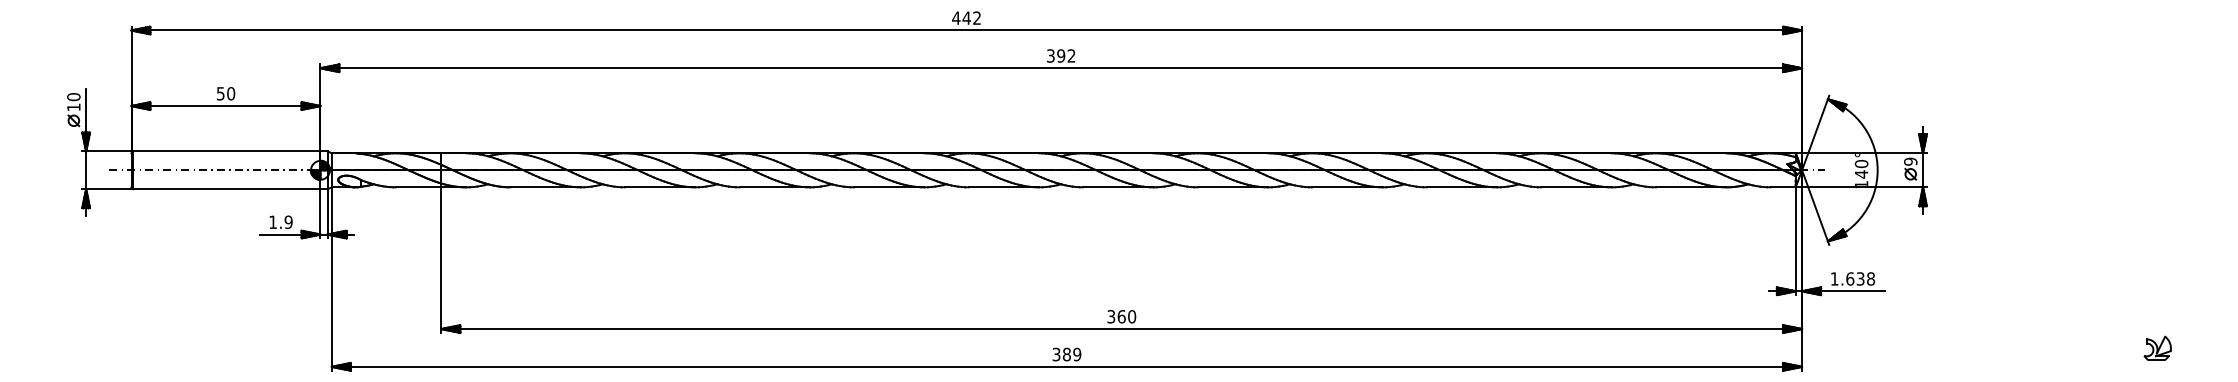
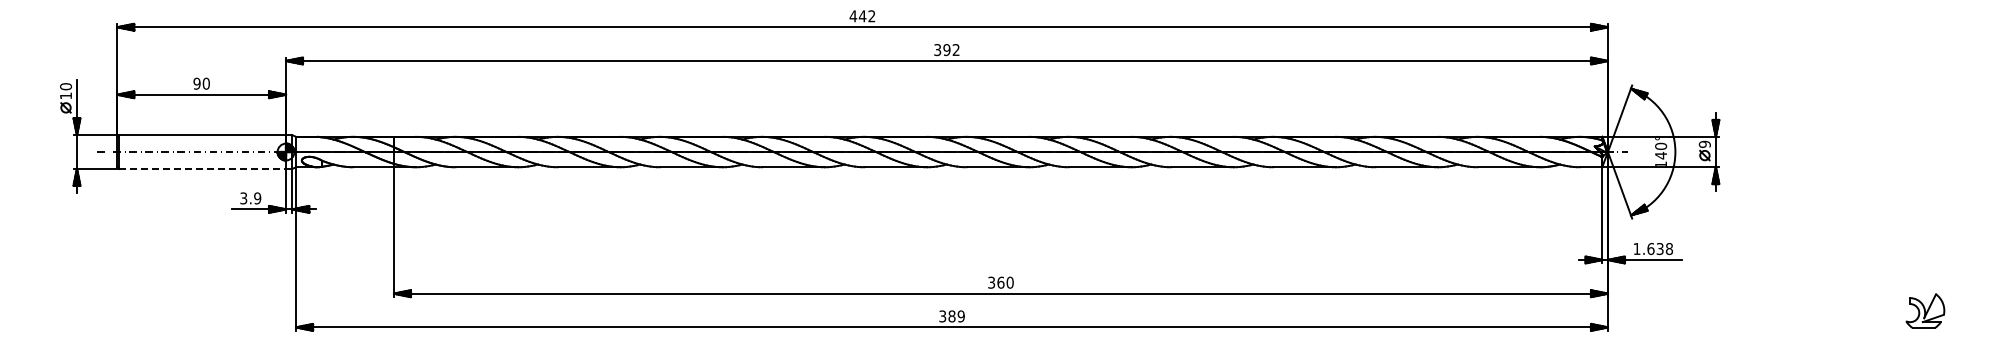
text: (220, 93) -> (196, 83), 50 -> 90
line: (227, 188) -> (203, 168), solid -> dashed
text: (272, 222) -> (243, 198), 1.9 -> 3.9
part: (2156, 347) -> (1924, 310), size x1.6

